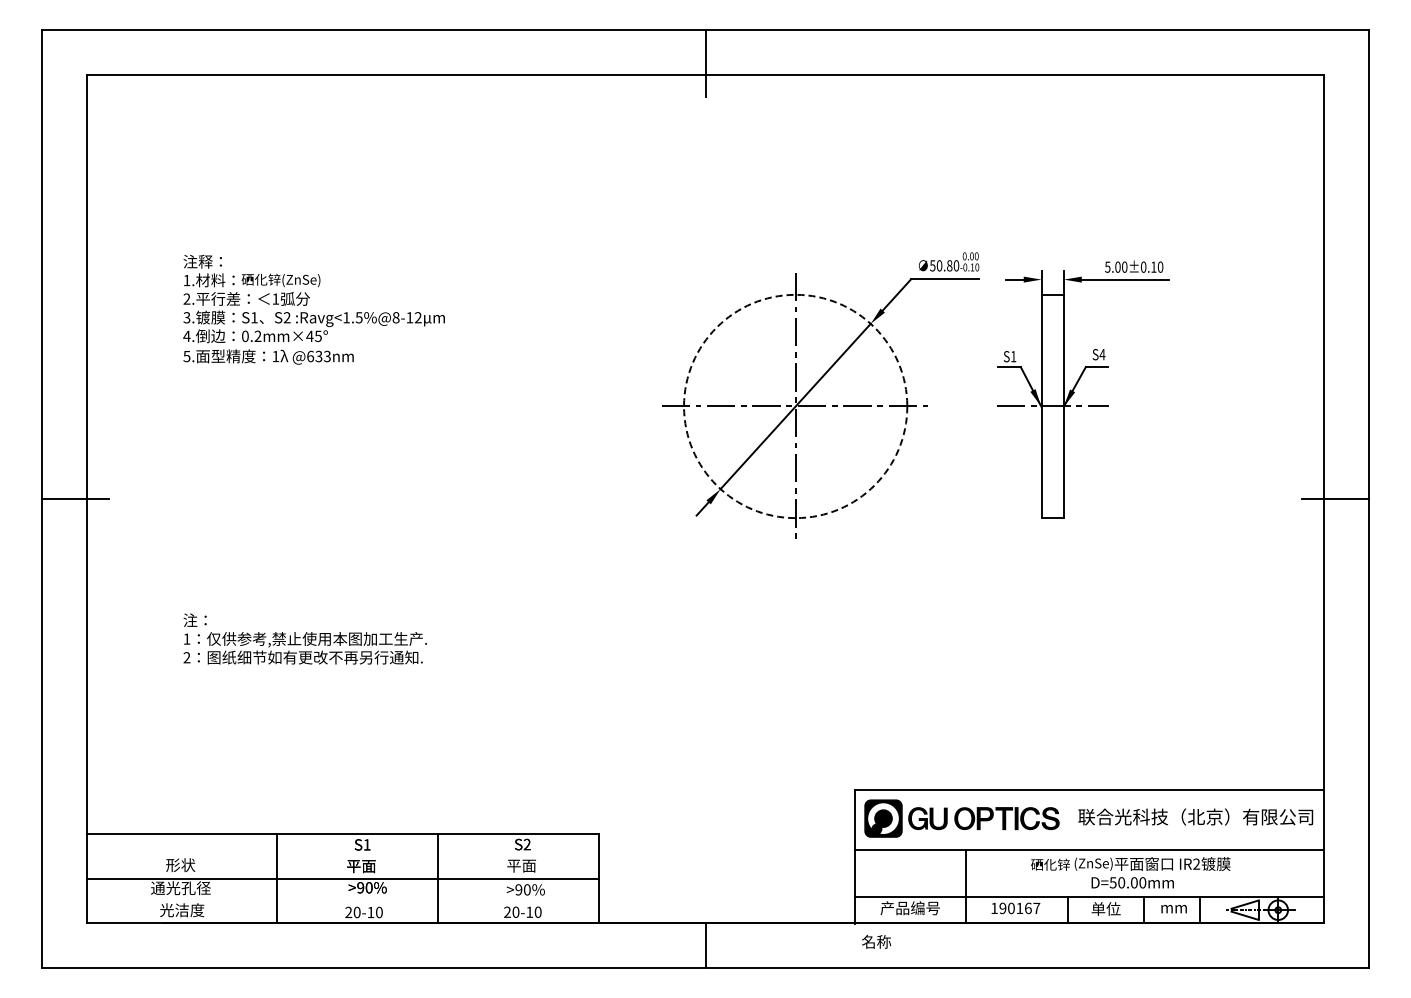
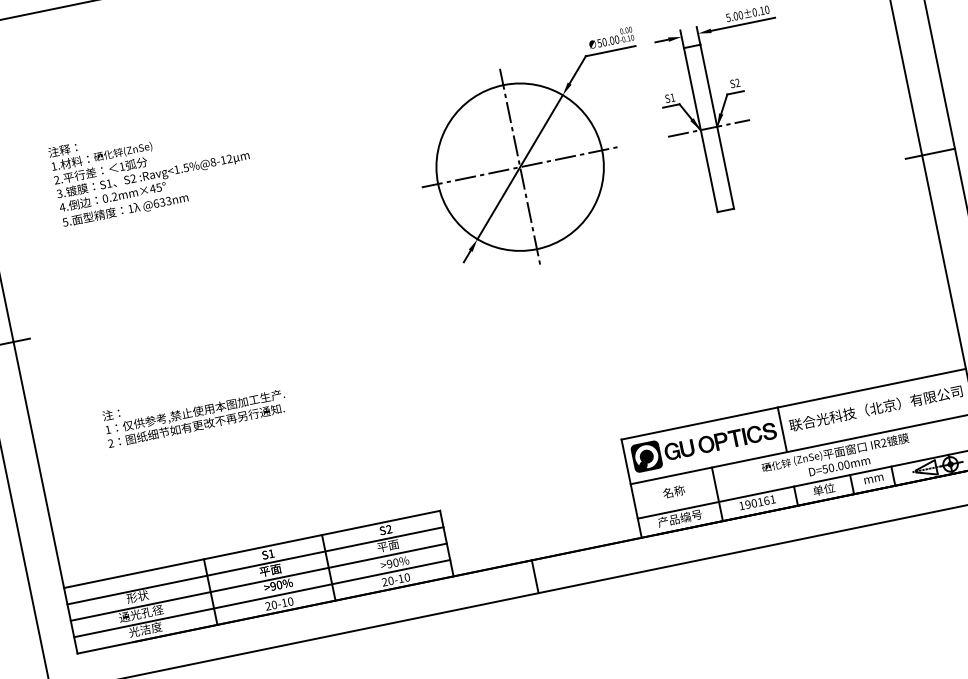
text: (949, 266) -> (612, 41), 50.80 -> 50.00
text: (1102, 354) -> (737, 82), S4 -> S2
circle: (795, 406) -> (520, 167), dashed -> solid
line: (1067, 819) -> (782, 429), added
line: (342, 856) -> (255, 566), added
line: (342, 900) -> (261, 598), added
text: (1036, 907) -> (772, 498), 190167 -> 190161
text: (876, 941) -> (673, 491), moved

